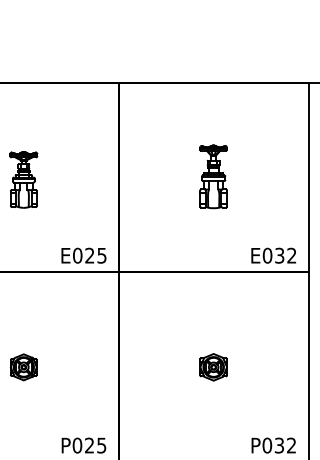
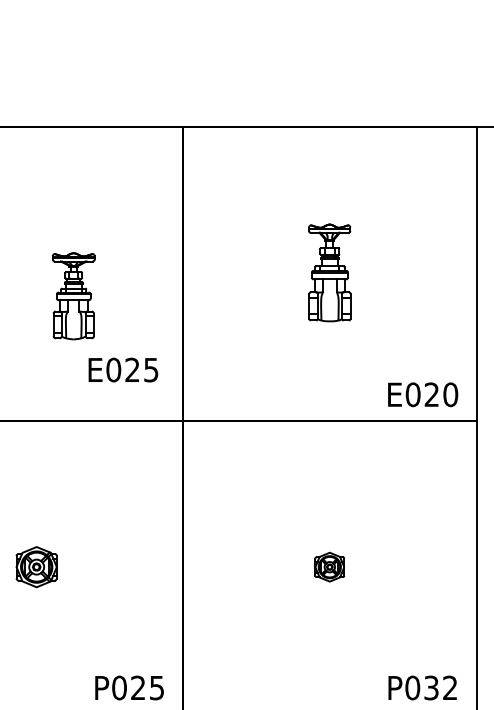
part: (23, 179) -> (73, 295), moved
text: (83, 255) -> (122, 369), moved
text: (285, 255) -> (440, 394), E032 -> E020
part: (213, 367) -> (329, 567), size x0.7

